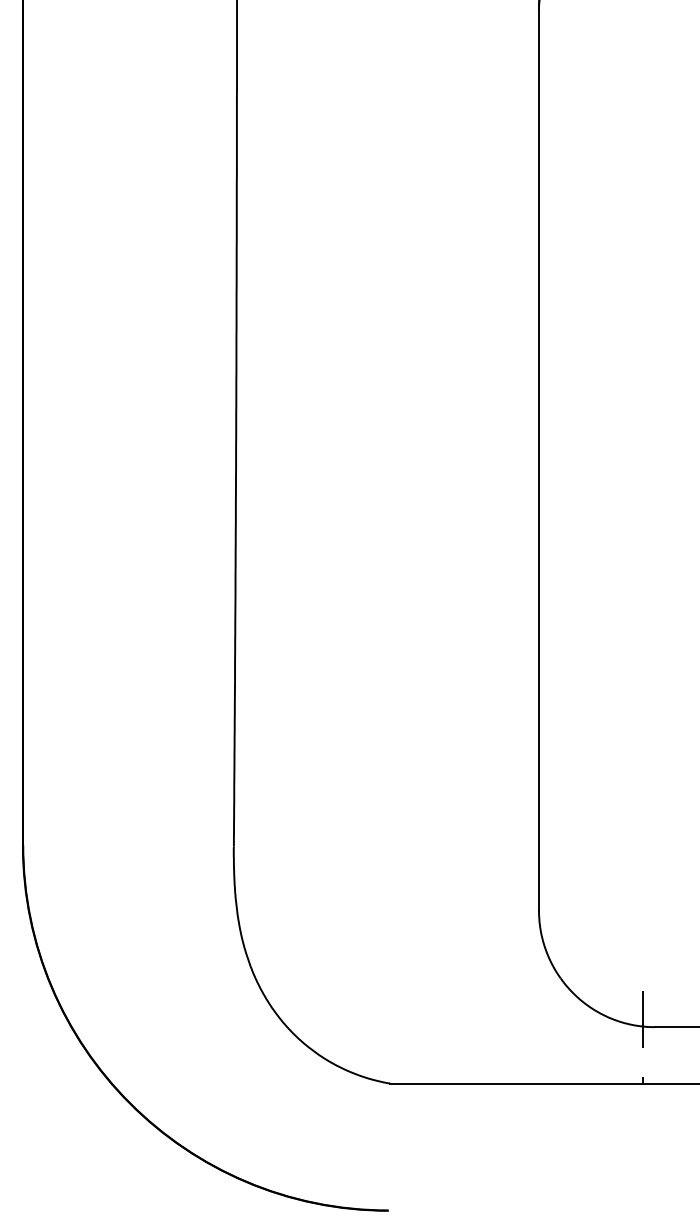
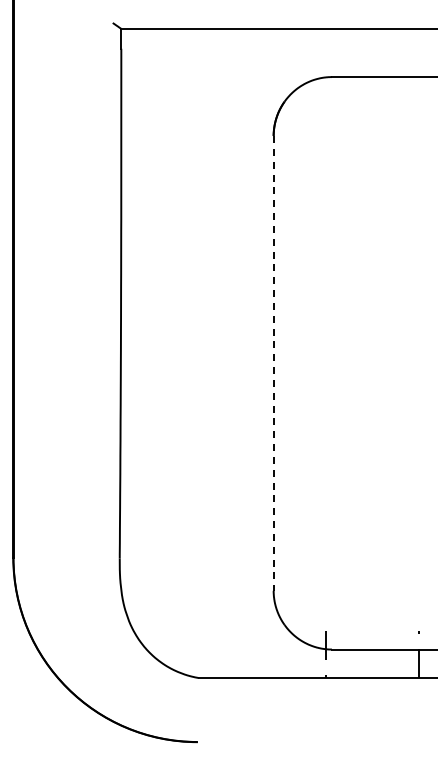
line: (538, 460) -> (273, 363), solid -> dashed

